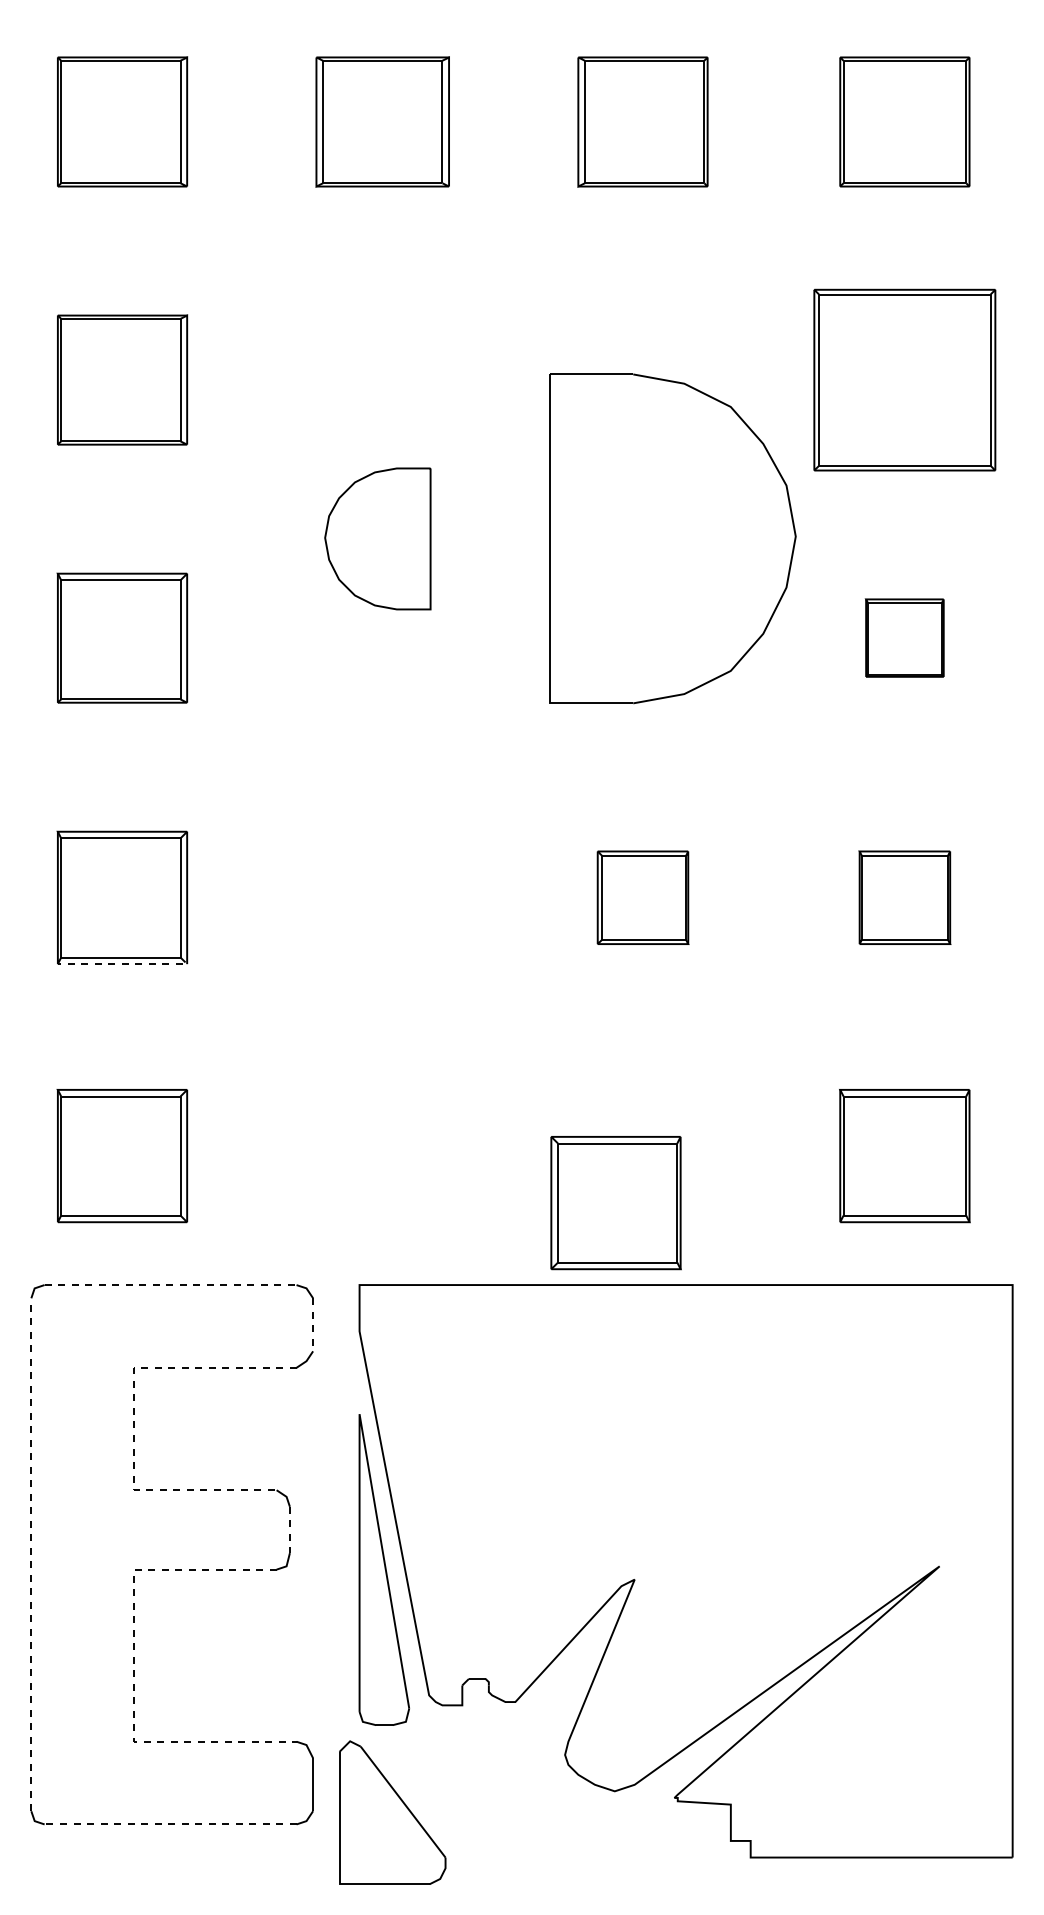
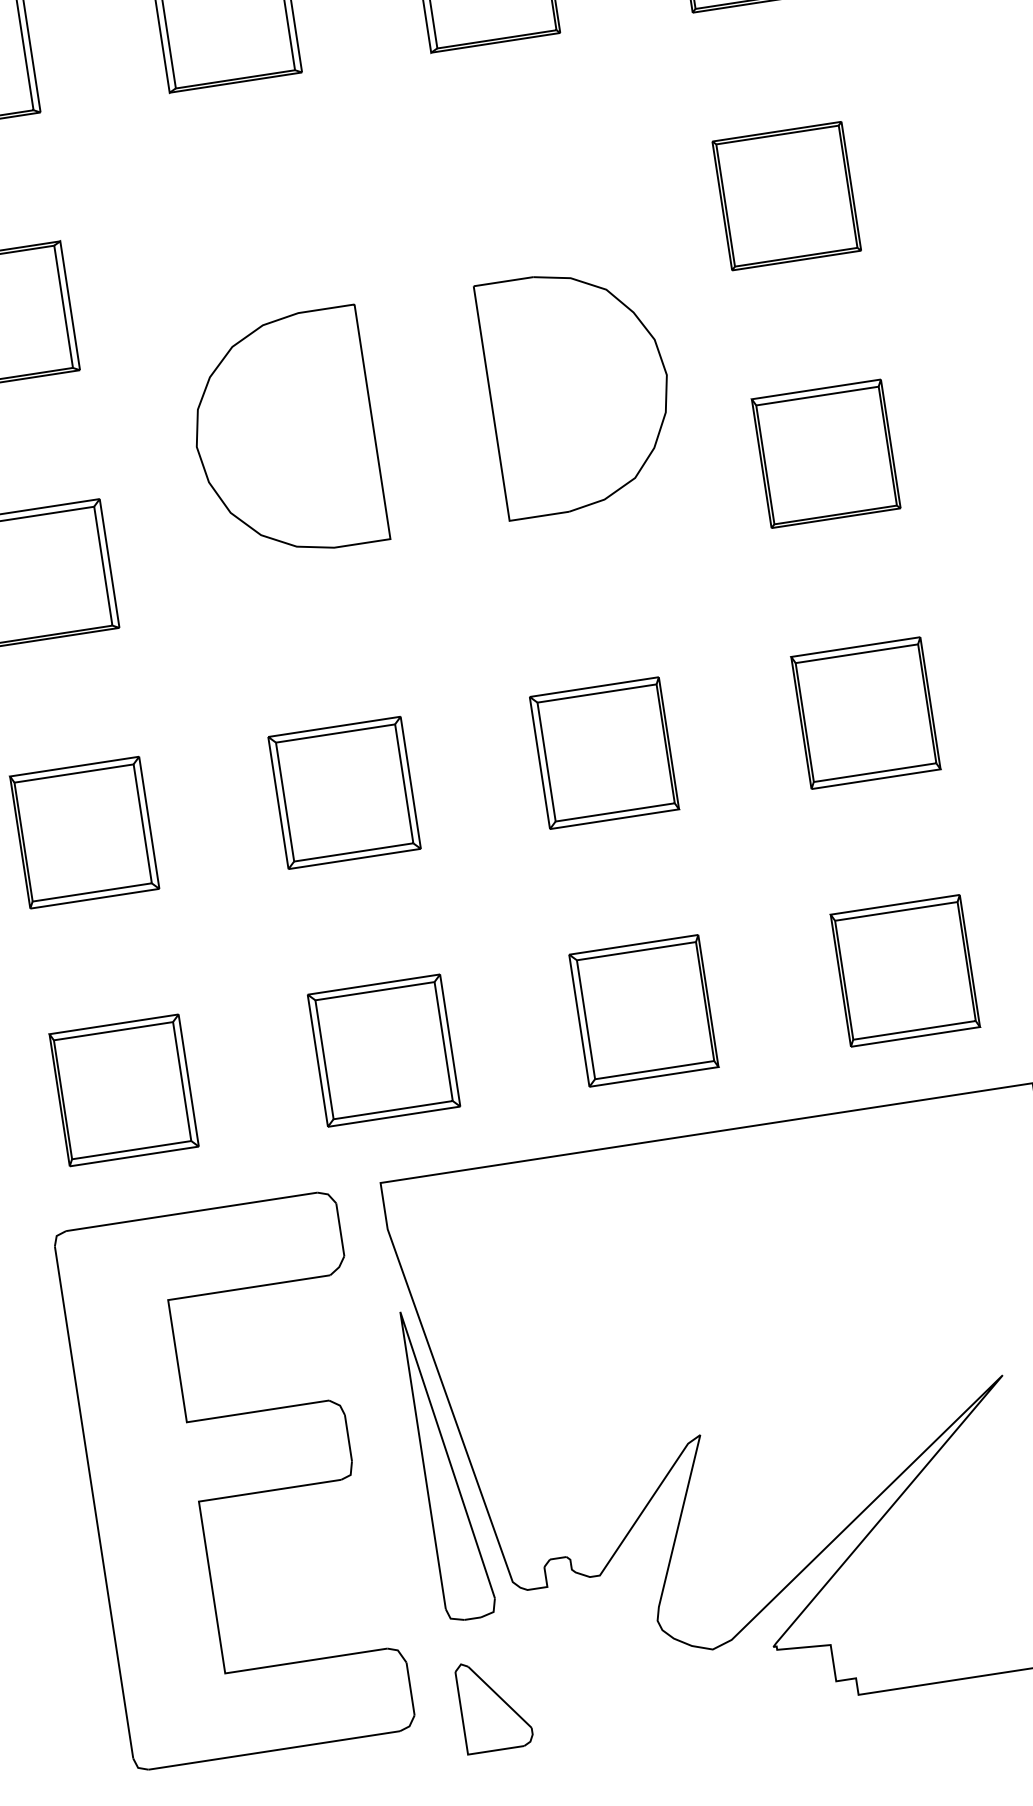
part: (904, 379) -> (786, 195), size x0.71
part: (377, 538) -> (284, 434), size x1.67
part: (672, 538) -> (578, 389), size x0.71
part: (904, 637) -> (825, 453), size x1.67
part: (382, 897) -> (344, 792), added
part: (642, 897) -> (603, 752), size x1.43
part: (904, 897) -> (865, 712), size x1.43
line: (127, 964) -> (99, 898), dashed -> solid
part: (382, 1156) -> (383, 1051), added
part: (615, 1203) -> (643, 1011), moved
line: (170, 1285) -> (191, 1212), dashed -> solid
line: (313, 1324) -> (340, 1229), dashed -> solid
line: (134, 1419) -> (176, 1351), dashed -> solid
line: (289, 1530) -> (348, 1438), dashed -> solid
line: (31, 1554) -> (94, 1502), dashed -> solid
line: (134, 1666) -> (214, 1598), dashed -> solid
part: (392, 1812) -> (494, 1704), size x0.62
line: (170, 1824) -> (274, 1750), dashed -> solid

